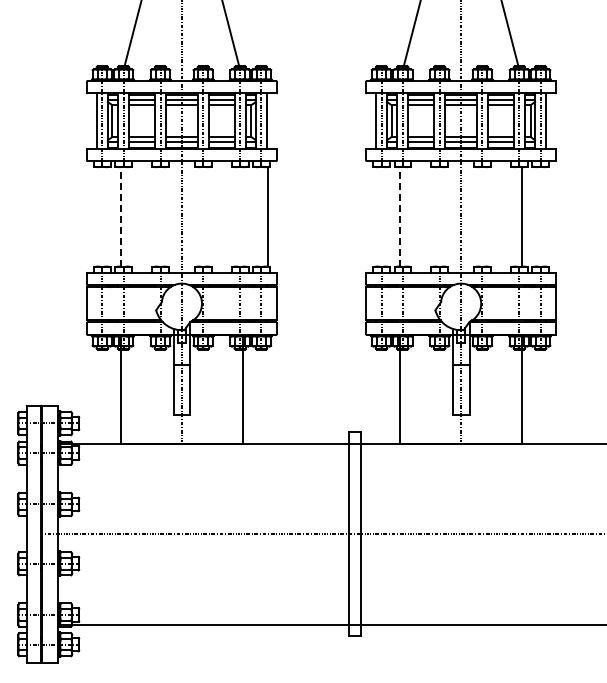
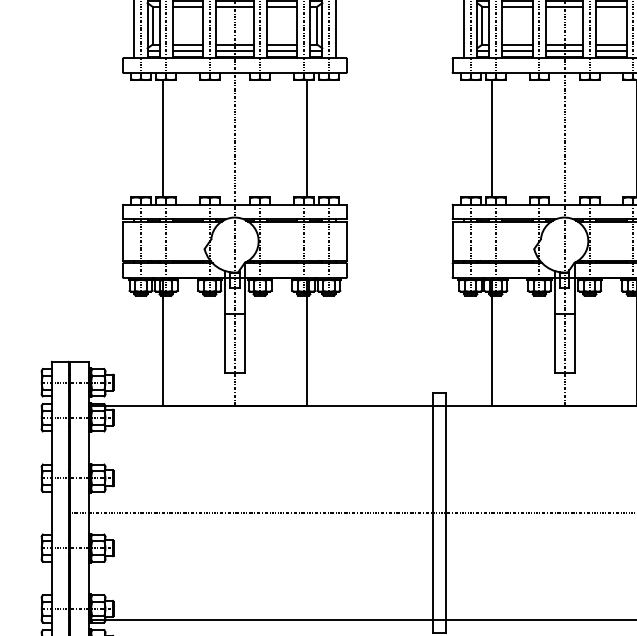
line: (120, 216) -> (162, 138), dashed -> solid
line: (268, 216) -> (307, 138), moved
line: (399, 216) -> (491, 138), dashed -> solid

